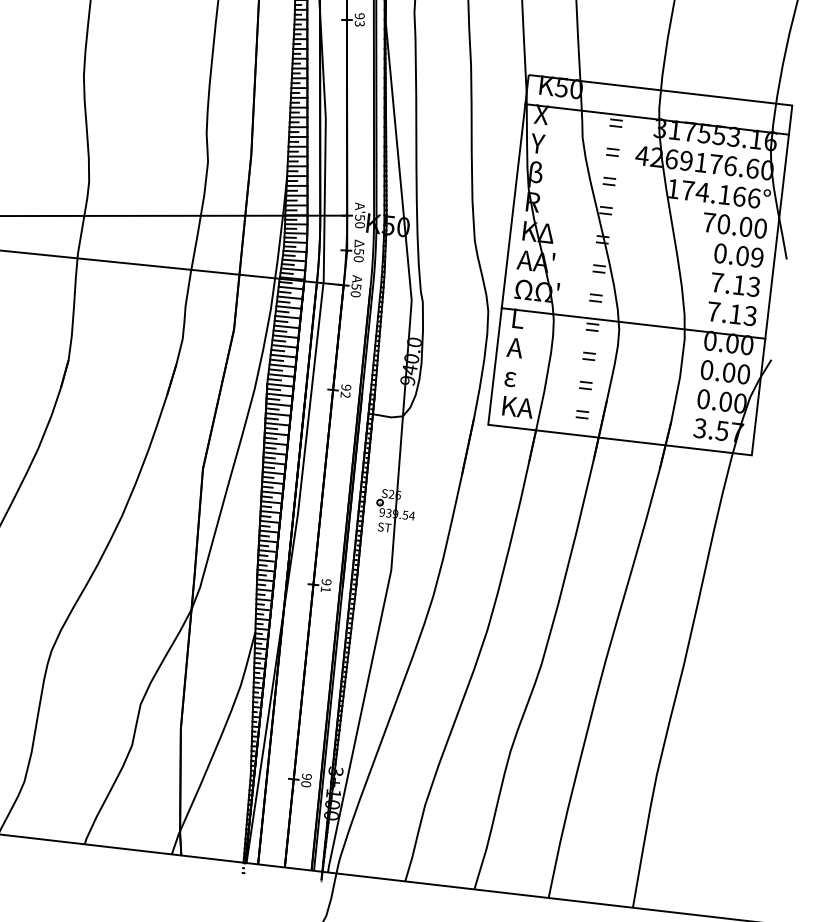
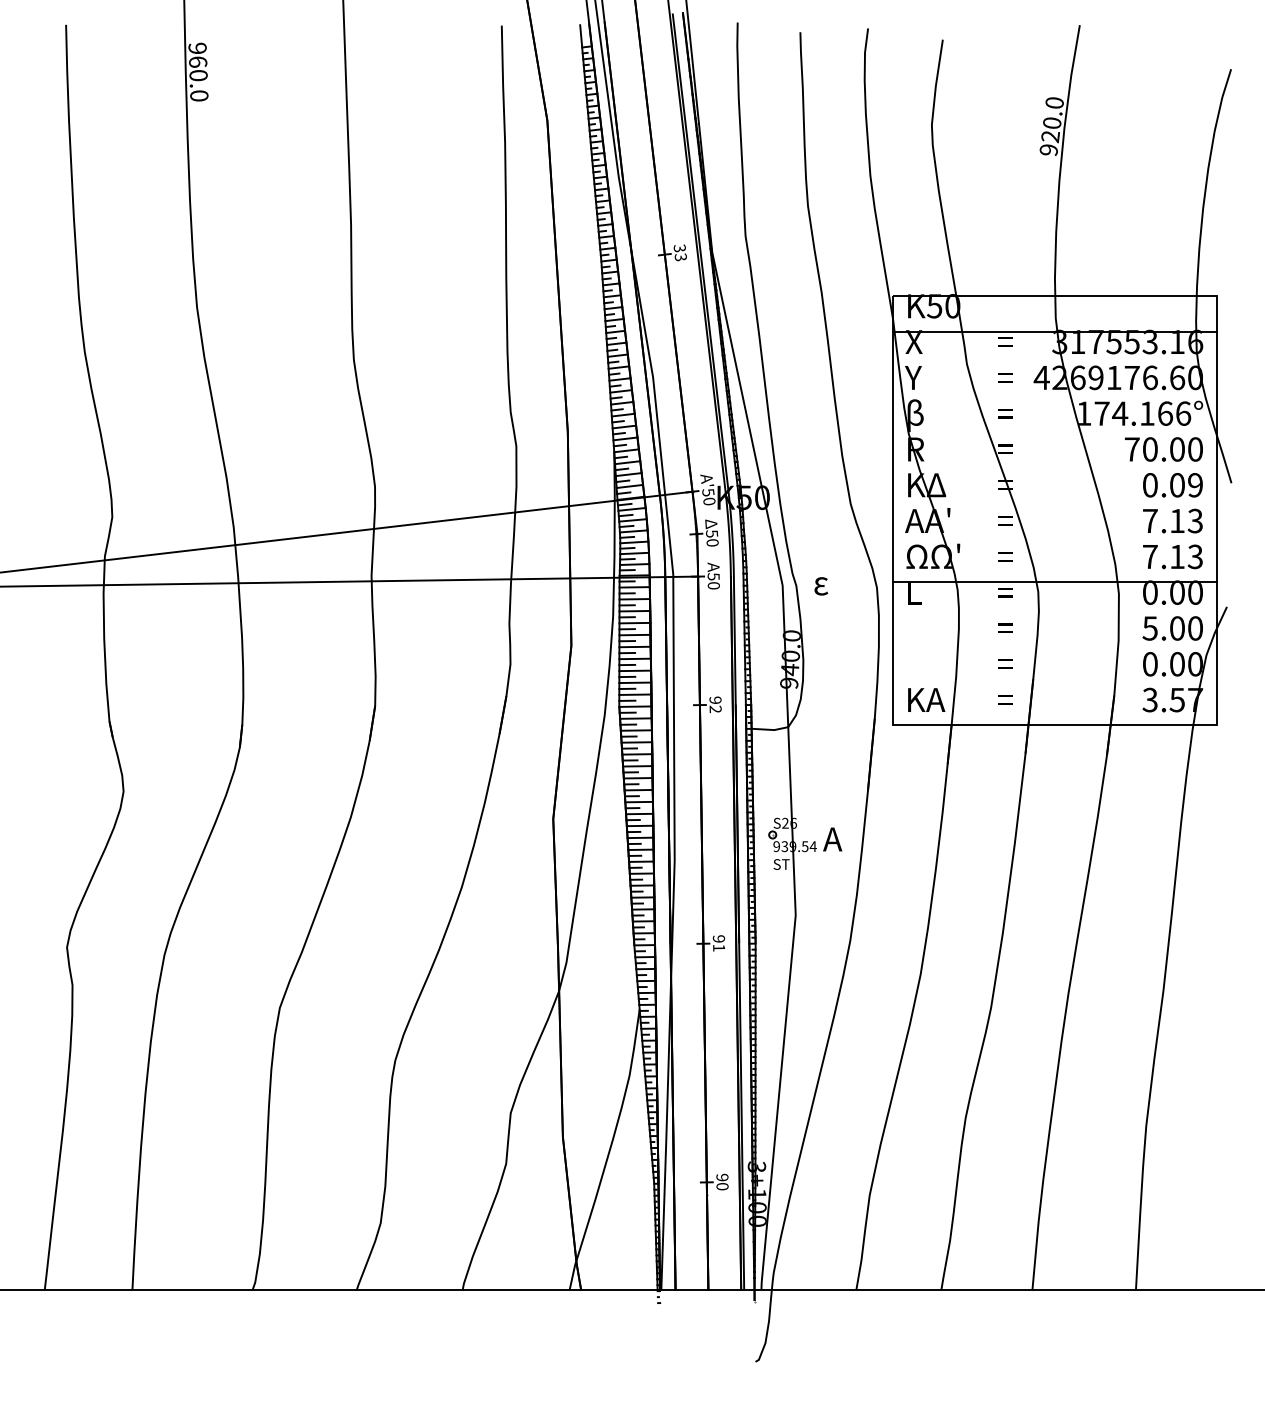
text: (359, 16) -> (679, 248), 93 -> 33
text: (515, 347) -> (832, 839), moved
text: (706, 370) -> (1149, 628), 0.00 -> 5.00
text: (510, 379) -> (821, 586), moved

